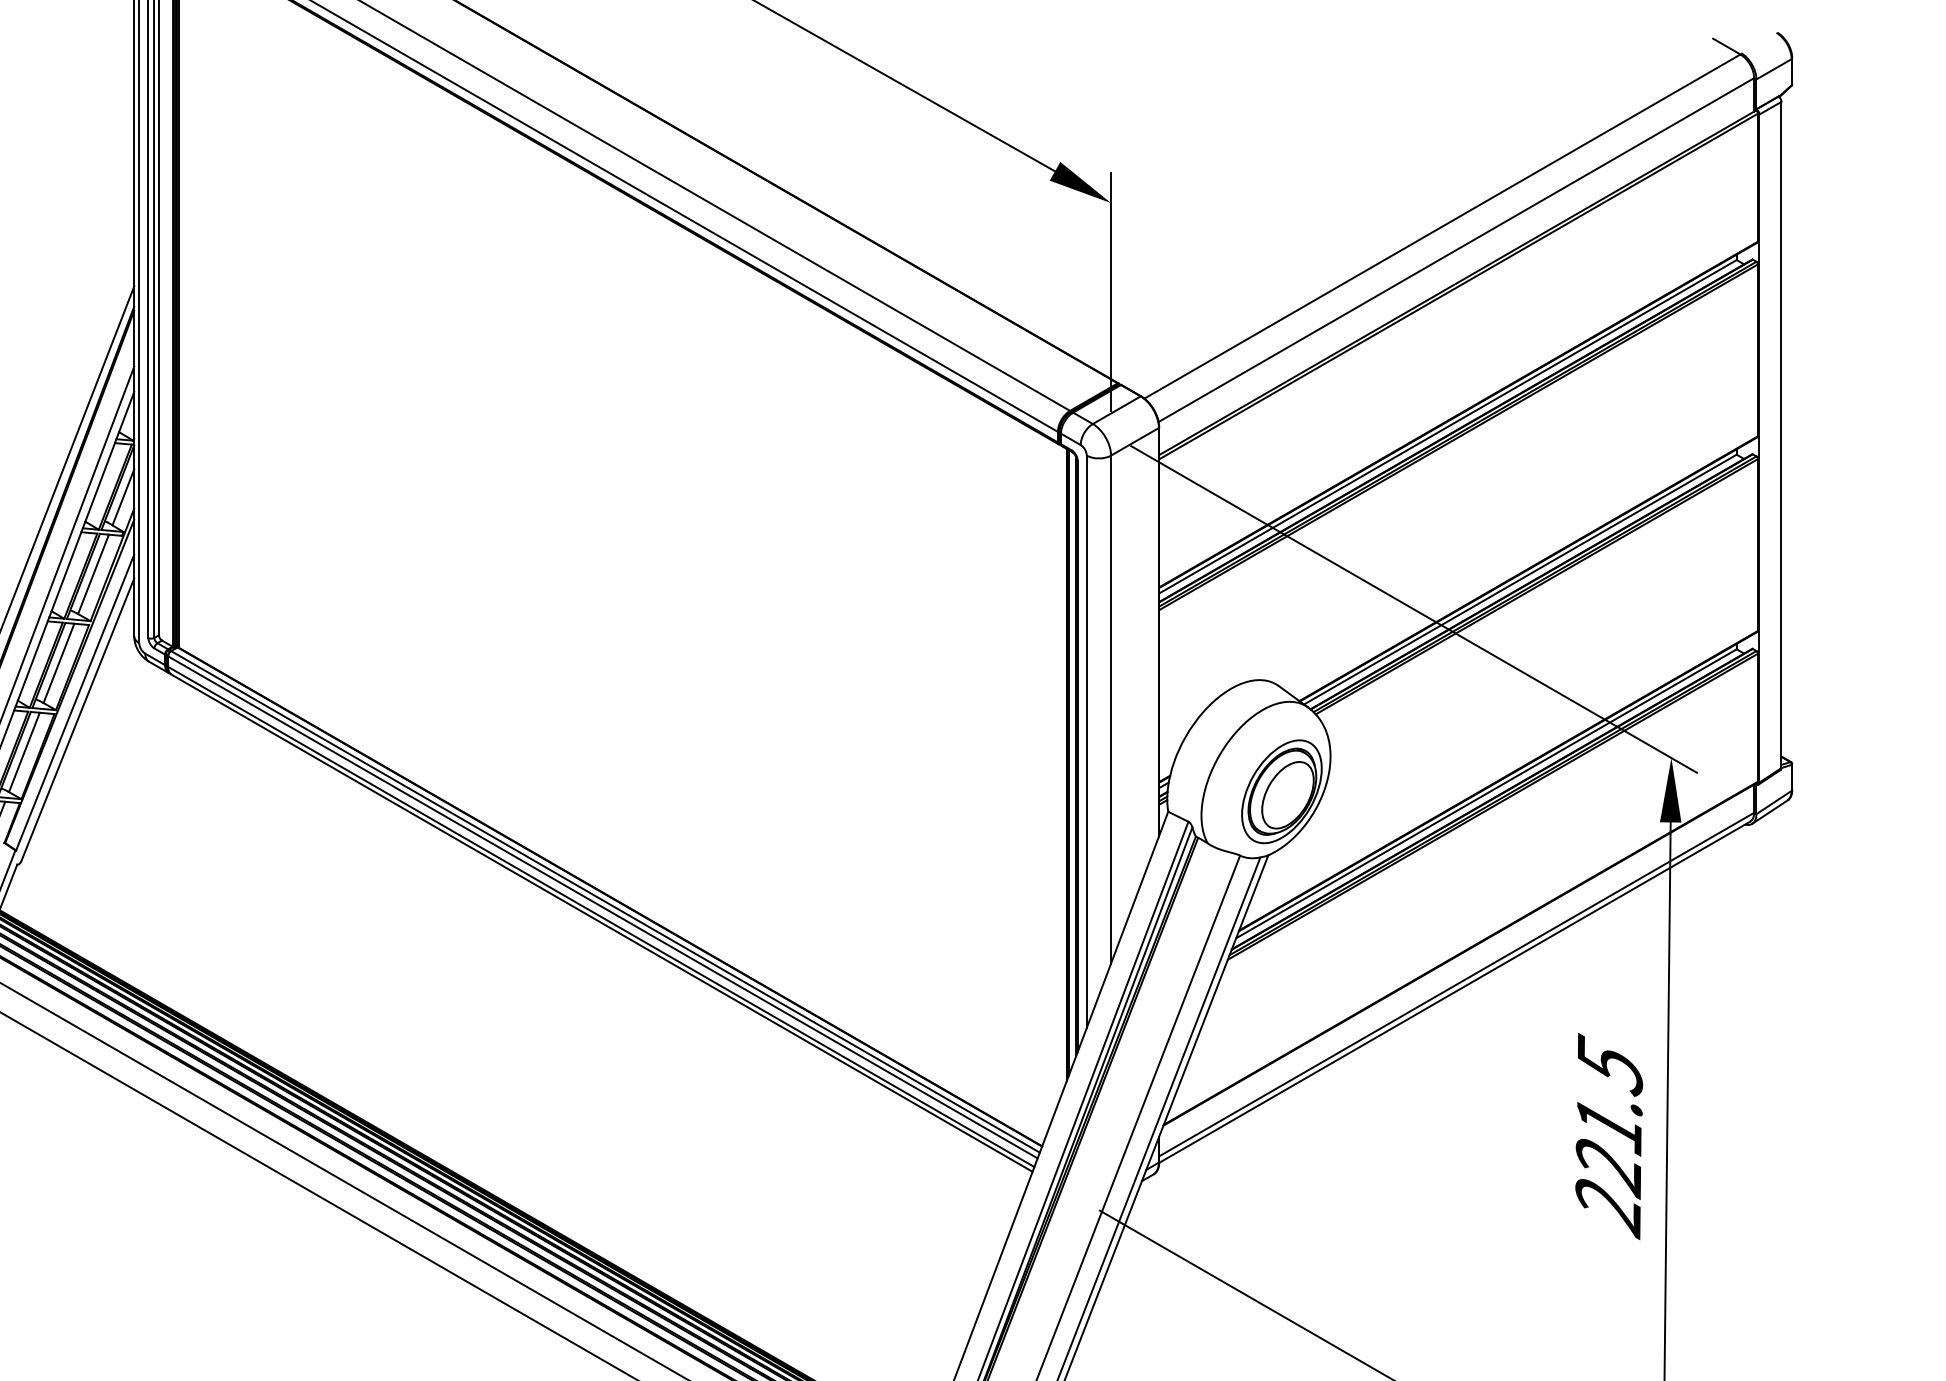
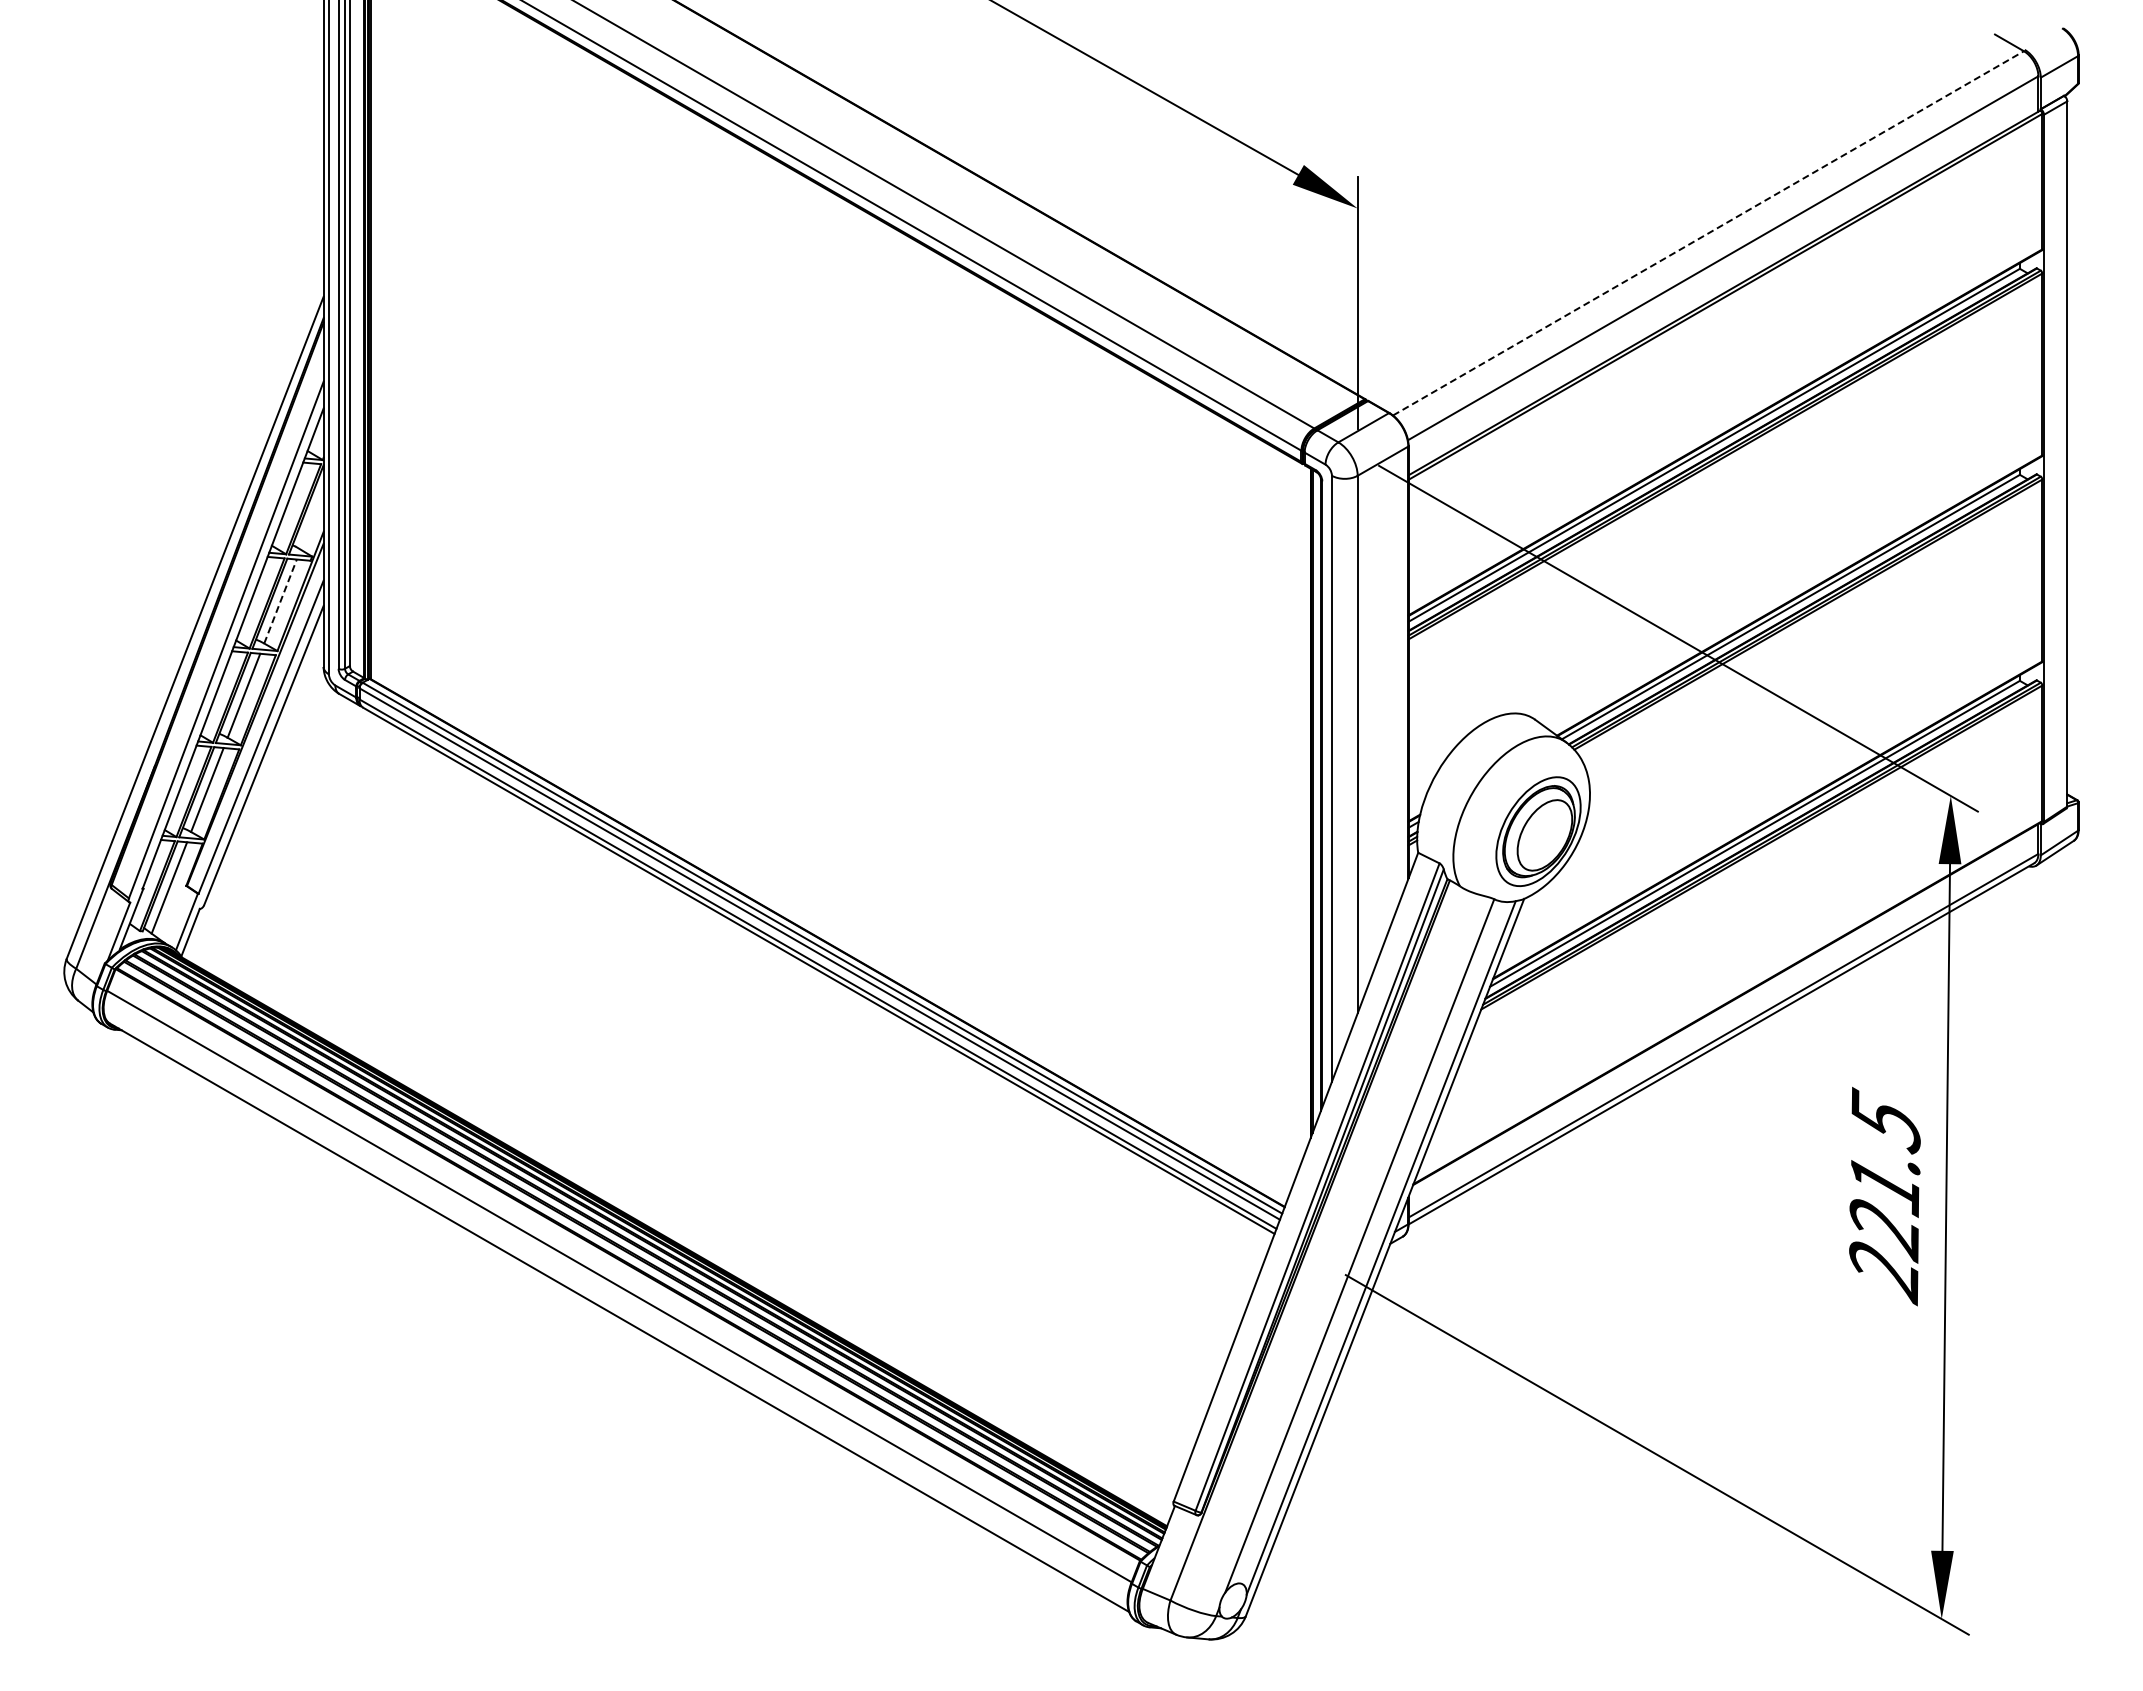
line: (1442, 226) -> (1708, 233), solid -> dashed
line: (122, 496) -> (311, 519), removed
line: (93, 574) -> (280, 601), solid -> dashed

